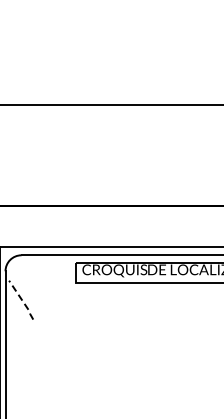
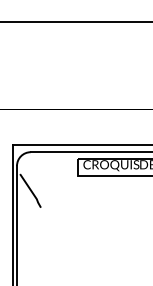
line: (22, 300) -> (31, 191), dashed -> solid

